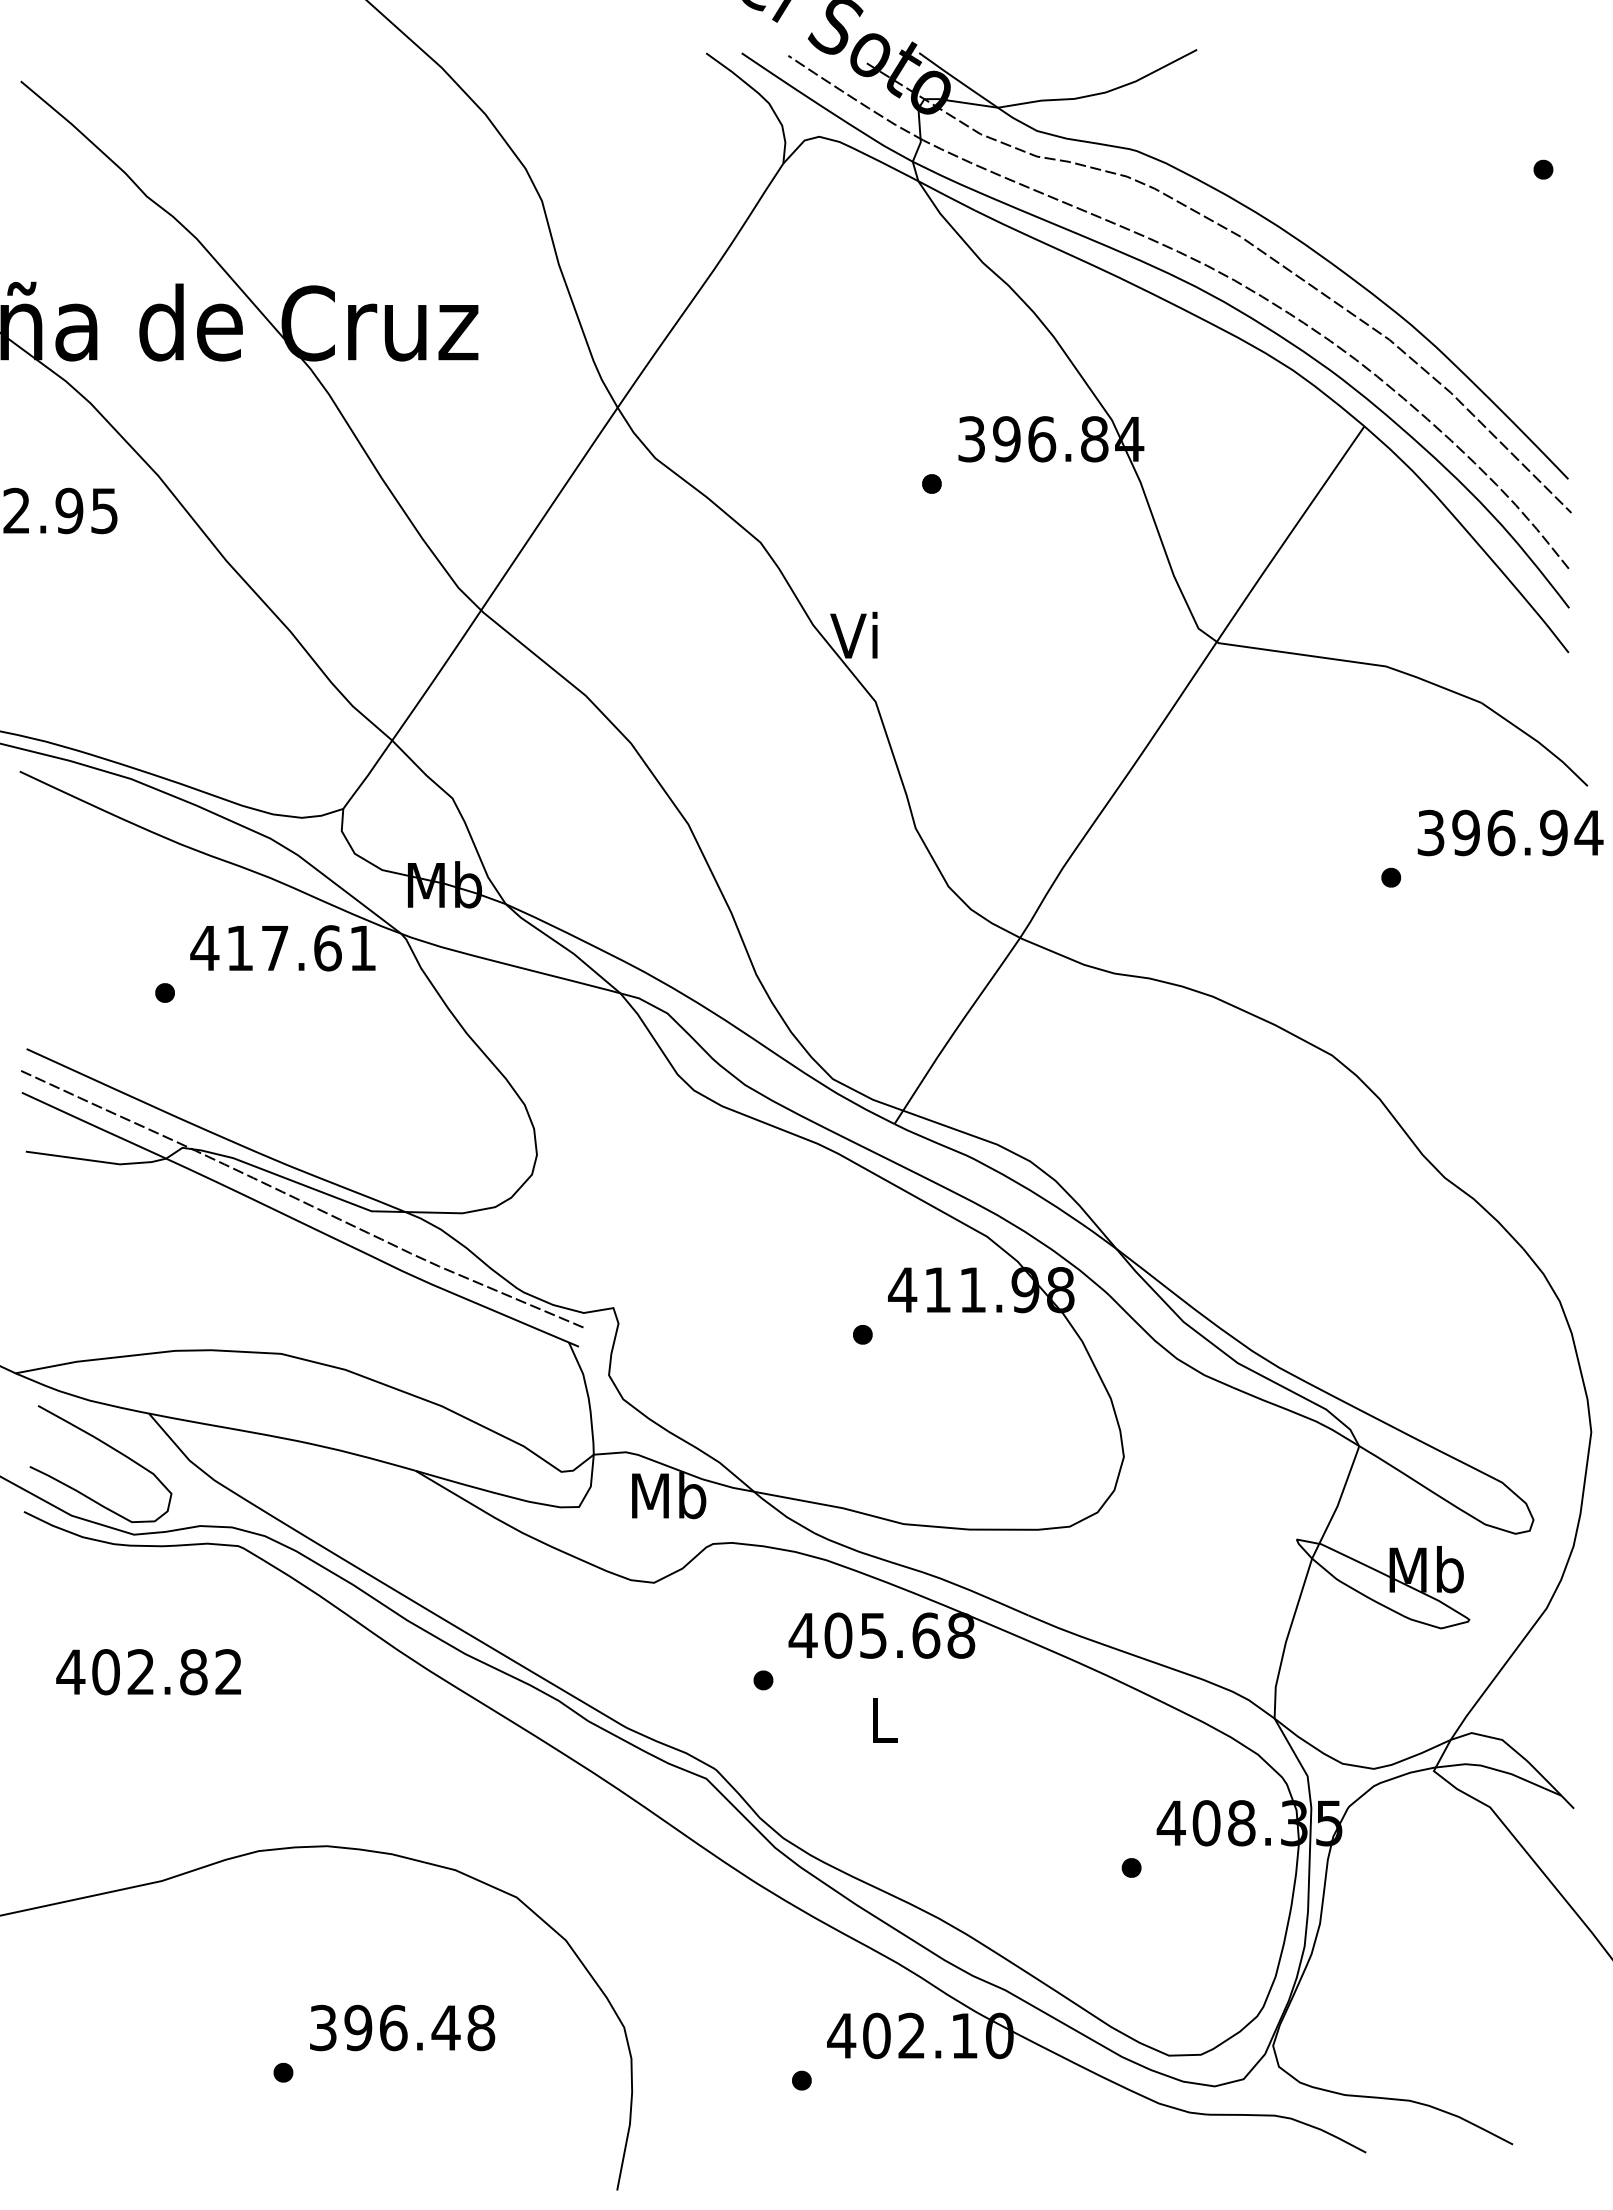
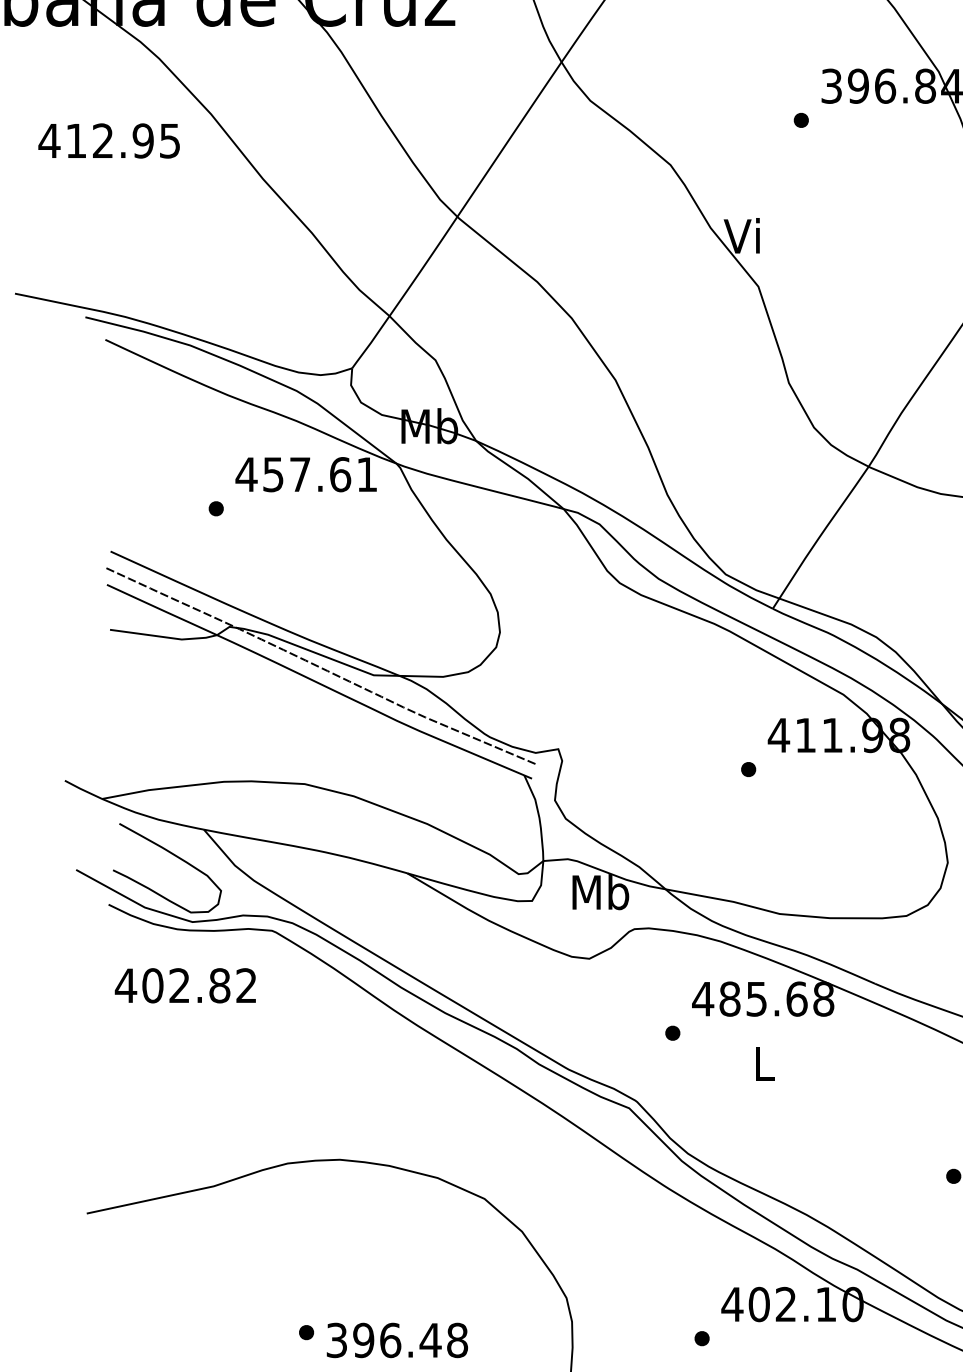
text: (239, 948) -> (273, 474), 417.61 -> 457.61
text: (838, 1635) -> (730, 998), 405.68 -> 485.68
text: (148, 1672) -> (185, 986), moved
text: (402, 2027) -> (397, 1340), moved

